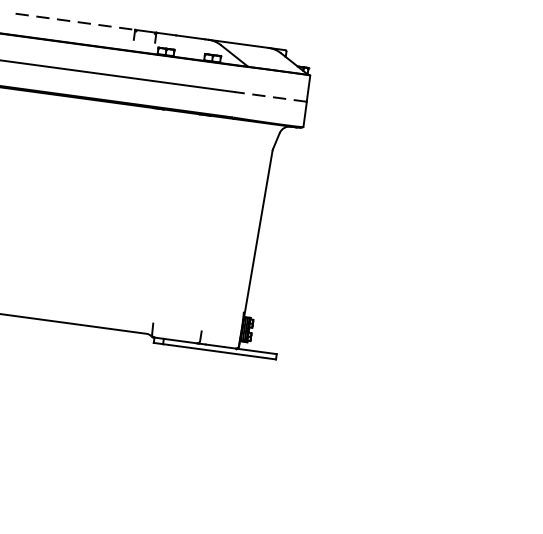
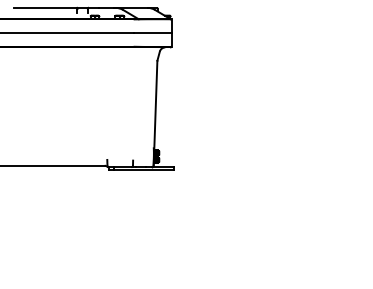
line: (75, 20) -> (45, 7), dashed -> solid
line: (270, 97) -> (152, 33), dashed -> solid

